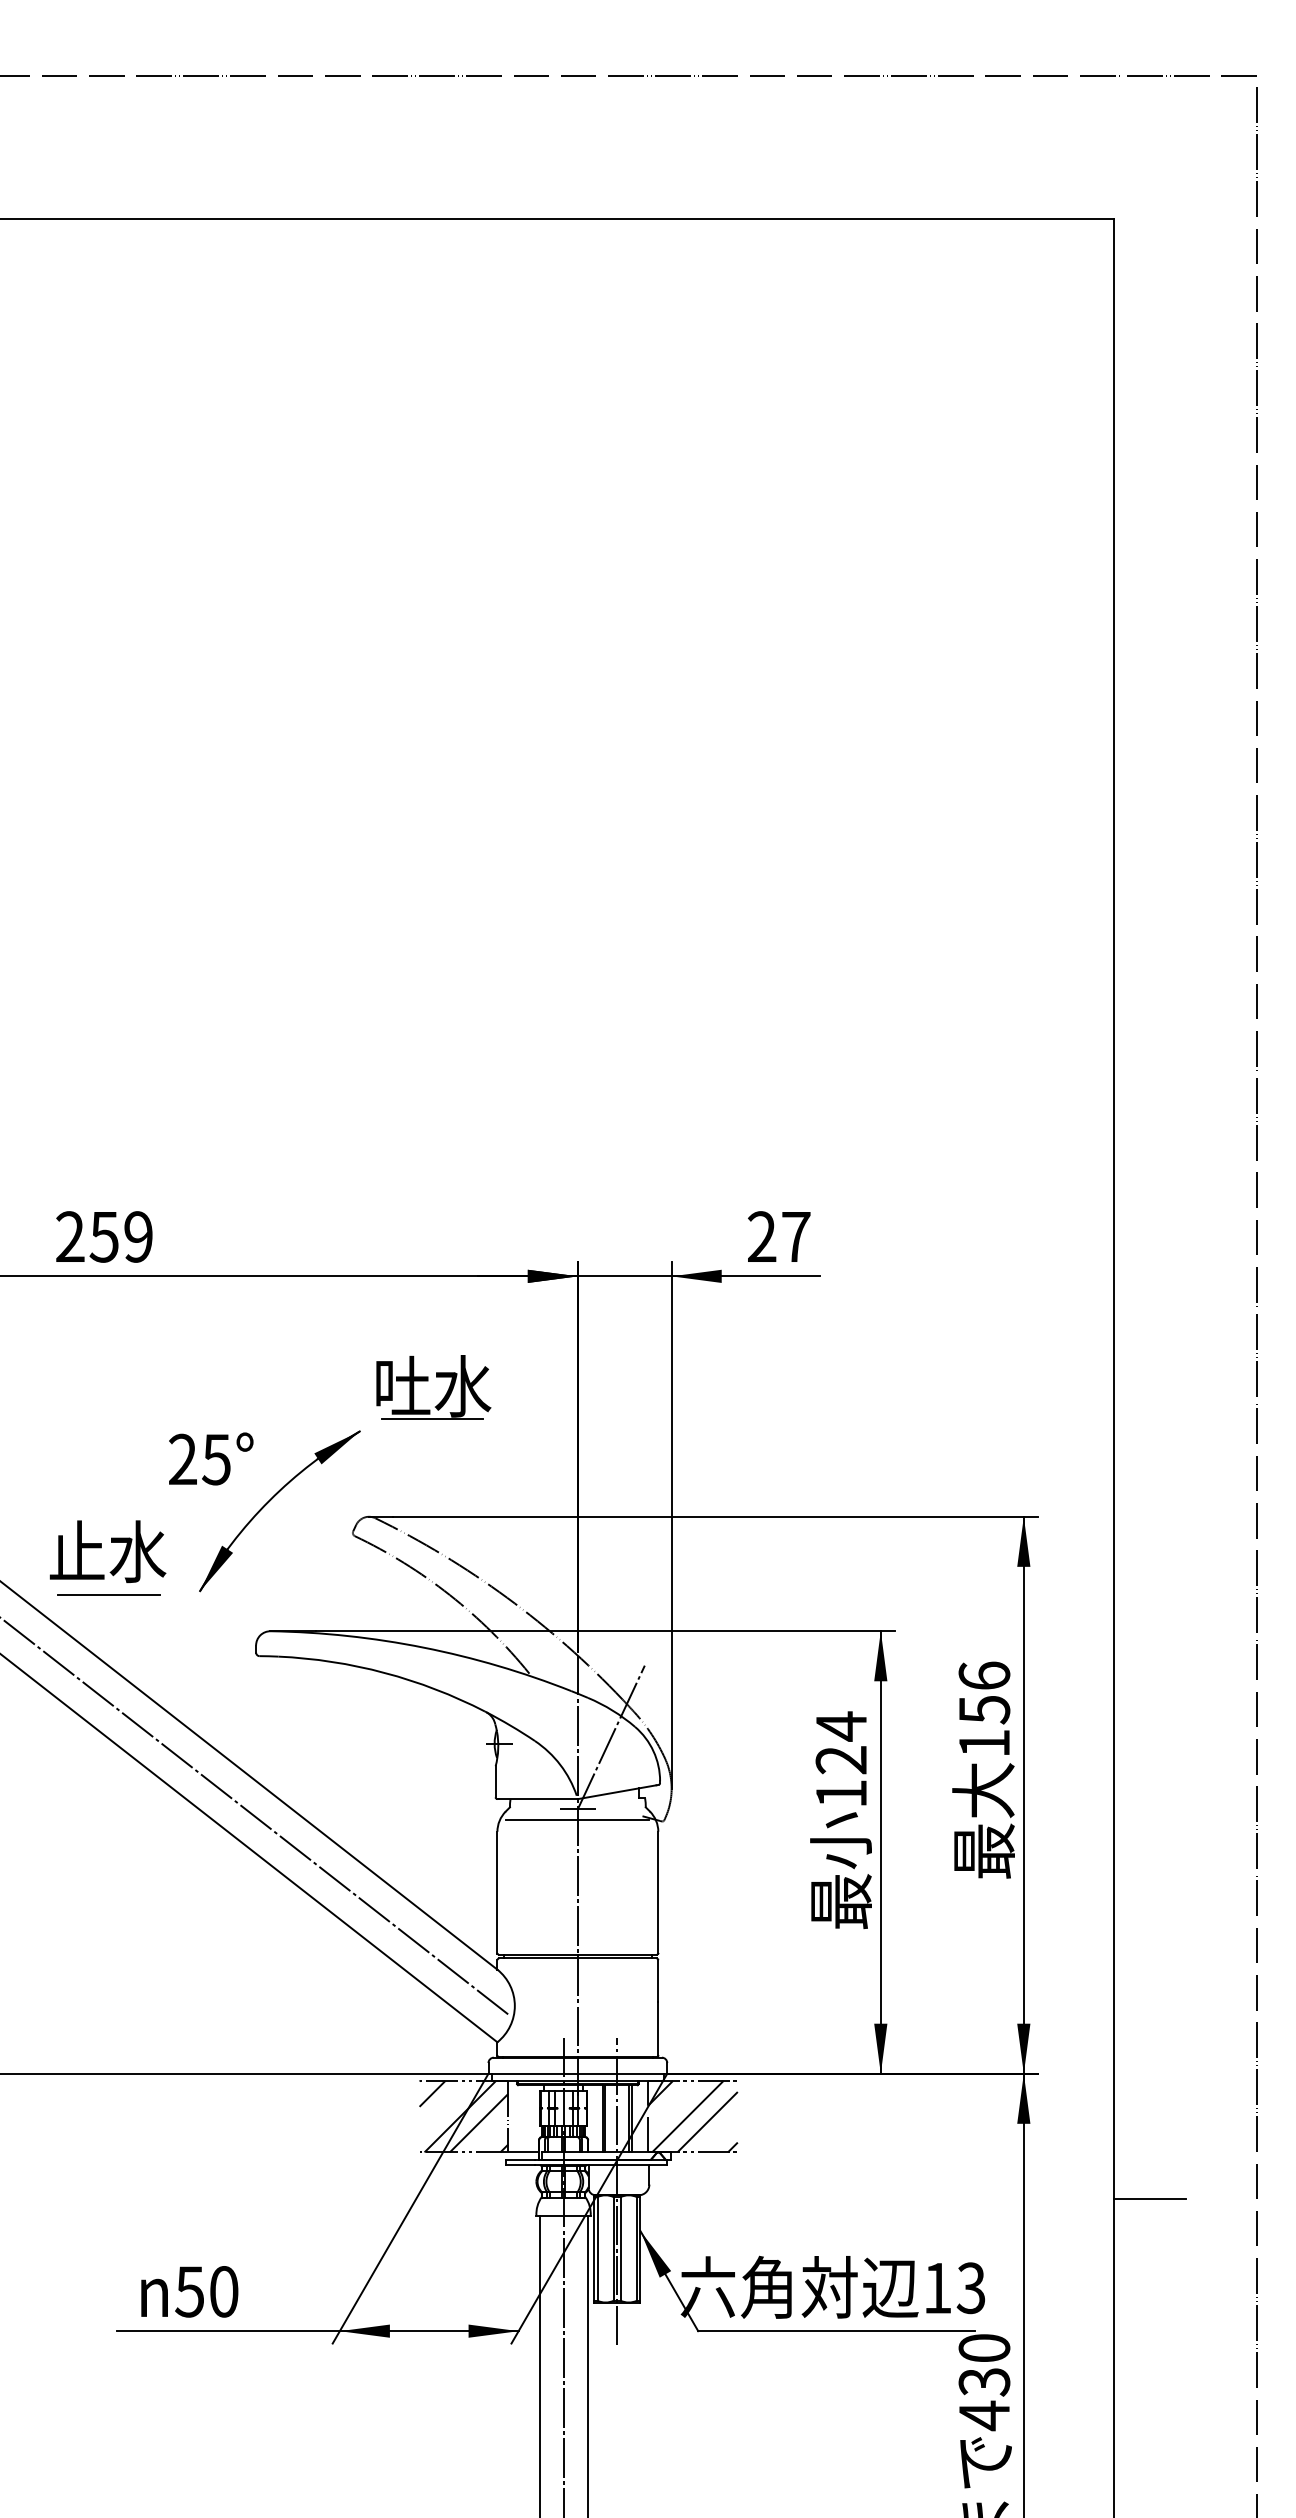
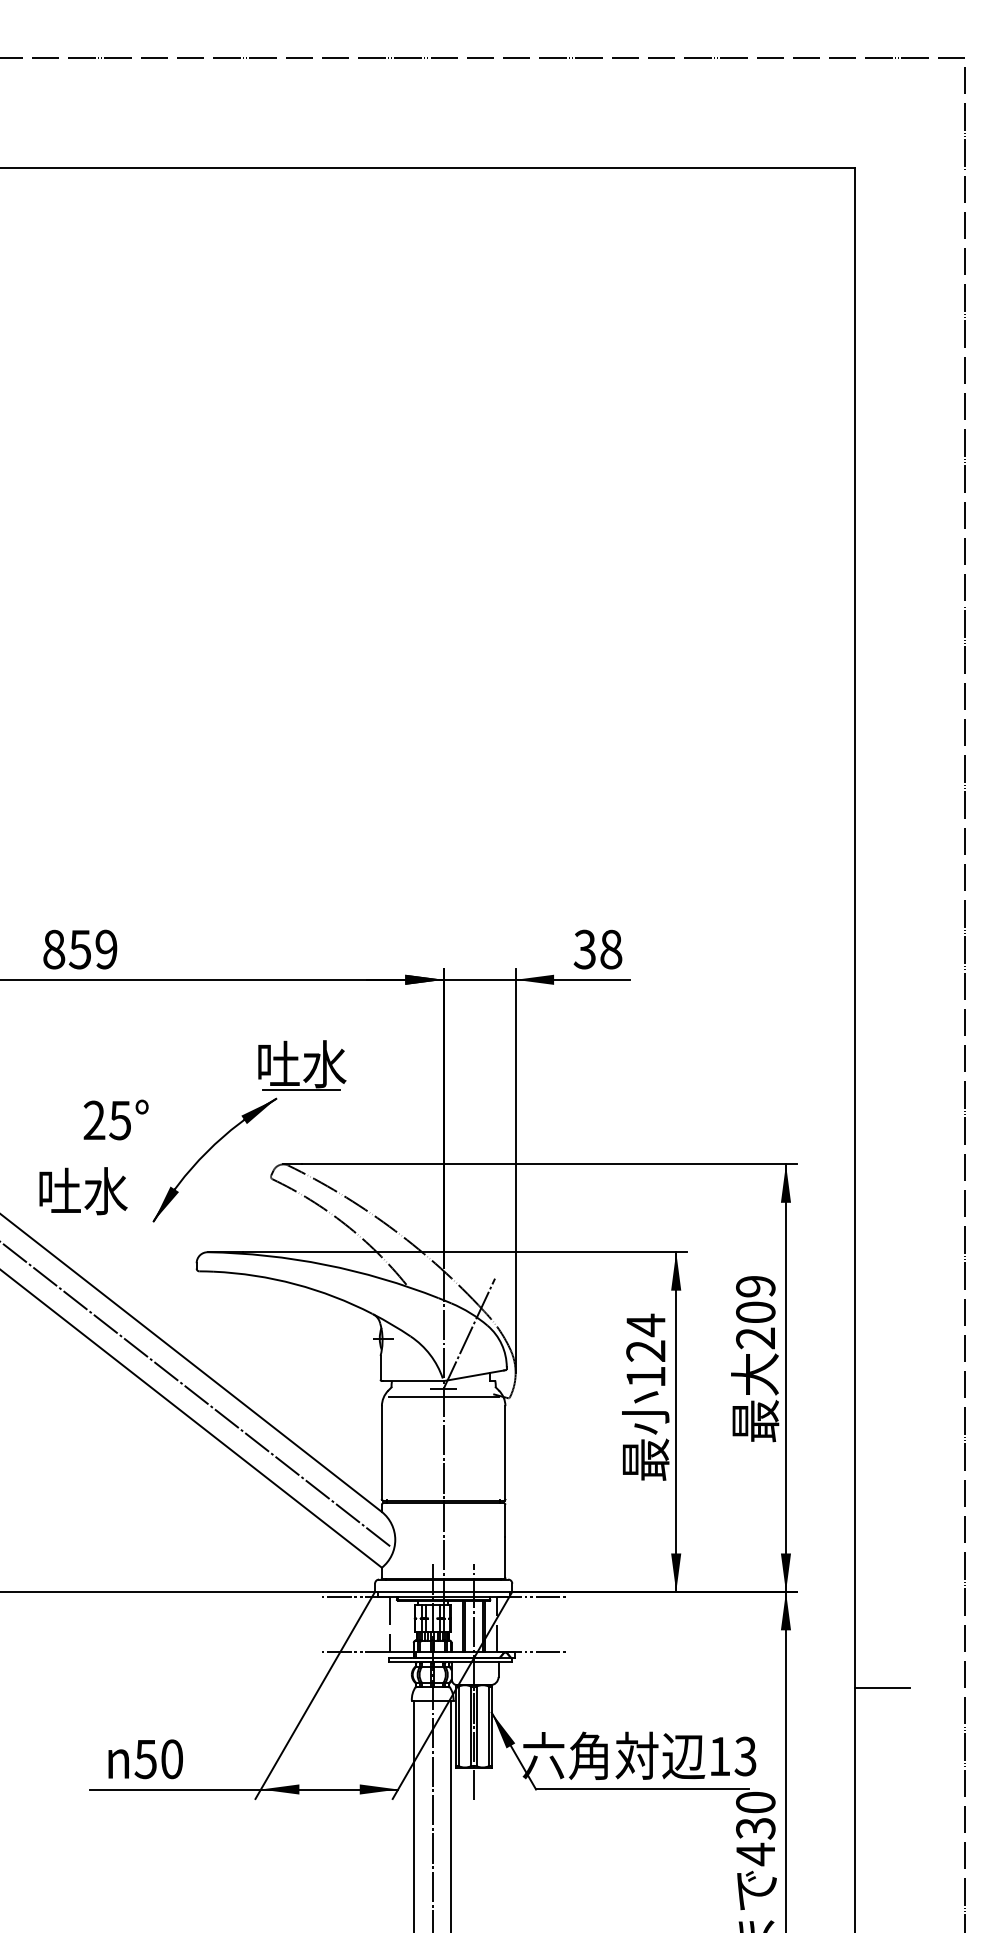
text: (70, 1236) -> (54, 949), 259 -> 859
text: (778, 1236) -> (597, 949), 27 -> 38
part: (428, 1381) -> (298, 1060), moved
text: (211, 1458) -> (116, 1119), moved
text: (77, 1549) -> (59, 1189), 止水 -> 吐水
line: (108, 1595) -> (83, 1224), removed
text: (984, 1709) -> (755, 1312), 156 -> 209
hatch: (463, 2116) -> (355, 1624), removed
hatch: (692, 2116) -> (531, 1624), removed

